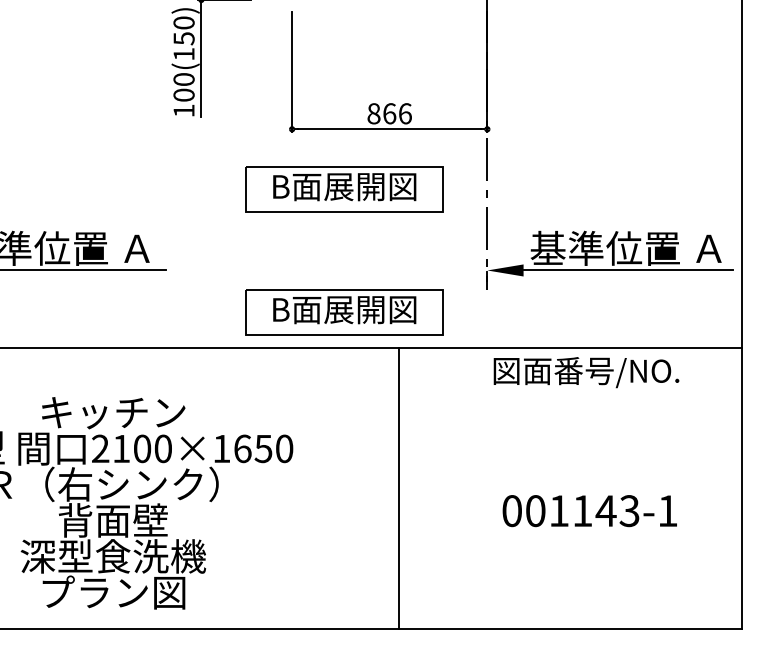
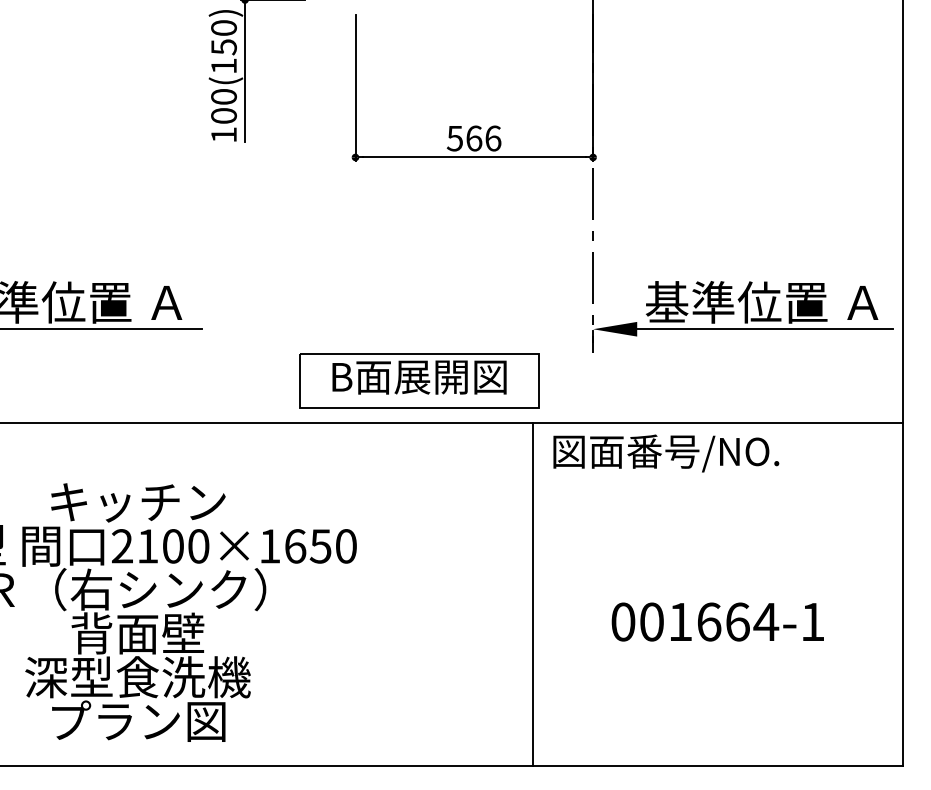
text: (373, 113) -> (454, 138), 866 -> 566
part: (344, 189) -> (419, 230), removed
text: (586, 372) -> (666, 453), moved
line: (399, 488) -> (533, 594), moved
text: (606, 511) -> (738, 622), 001143-1 -> 001664-1

